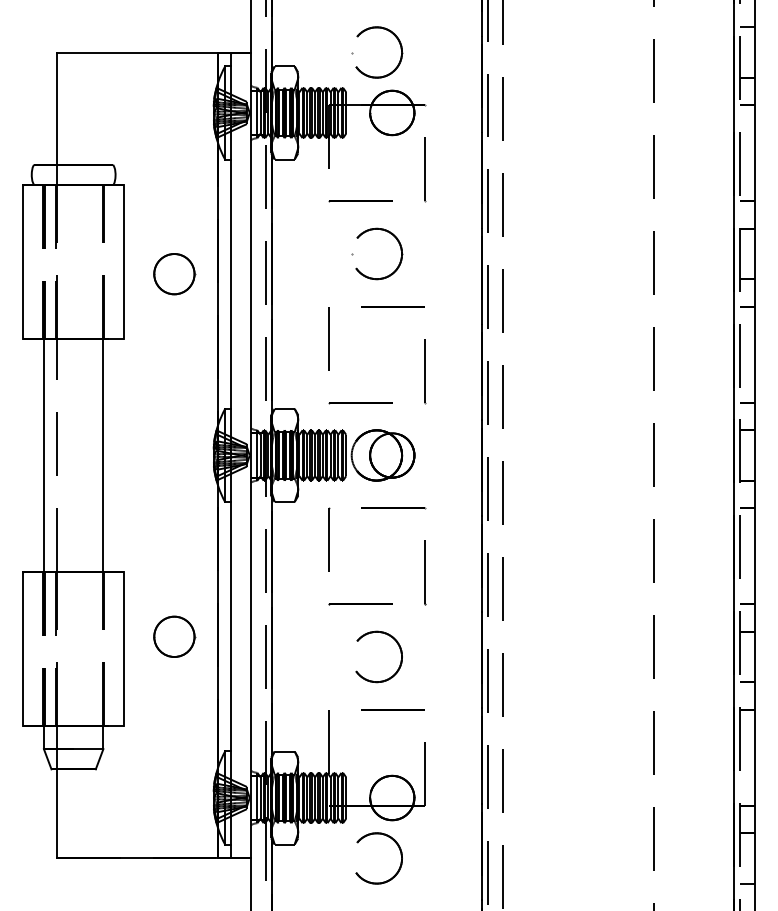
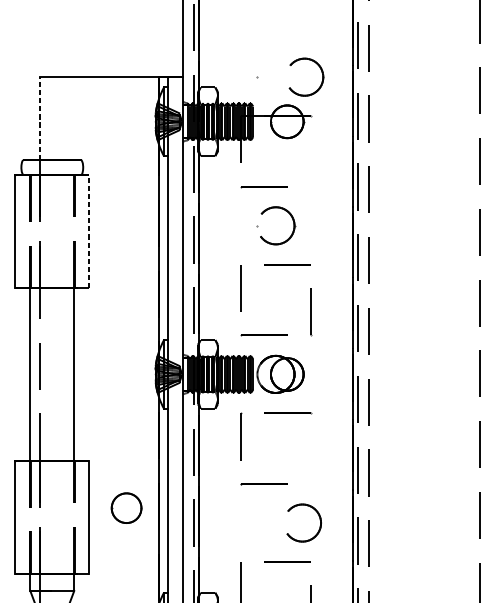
part: (400, 49) -> (322, 74), moved
line: (56, 108) -> (39, 118), solid -> dashed
line: (425, 169) -> (311, 163), removed
line: (124, 261) -> (89, 231), solid -> dashed
part: (174, 274) -> (126, 240), removed
line: (425, 572) -> (311, 460), removed
part: (399, 649) -> (319, 517), moved

